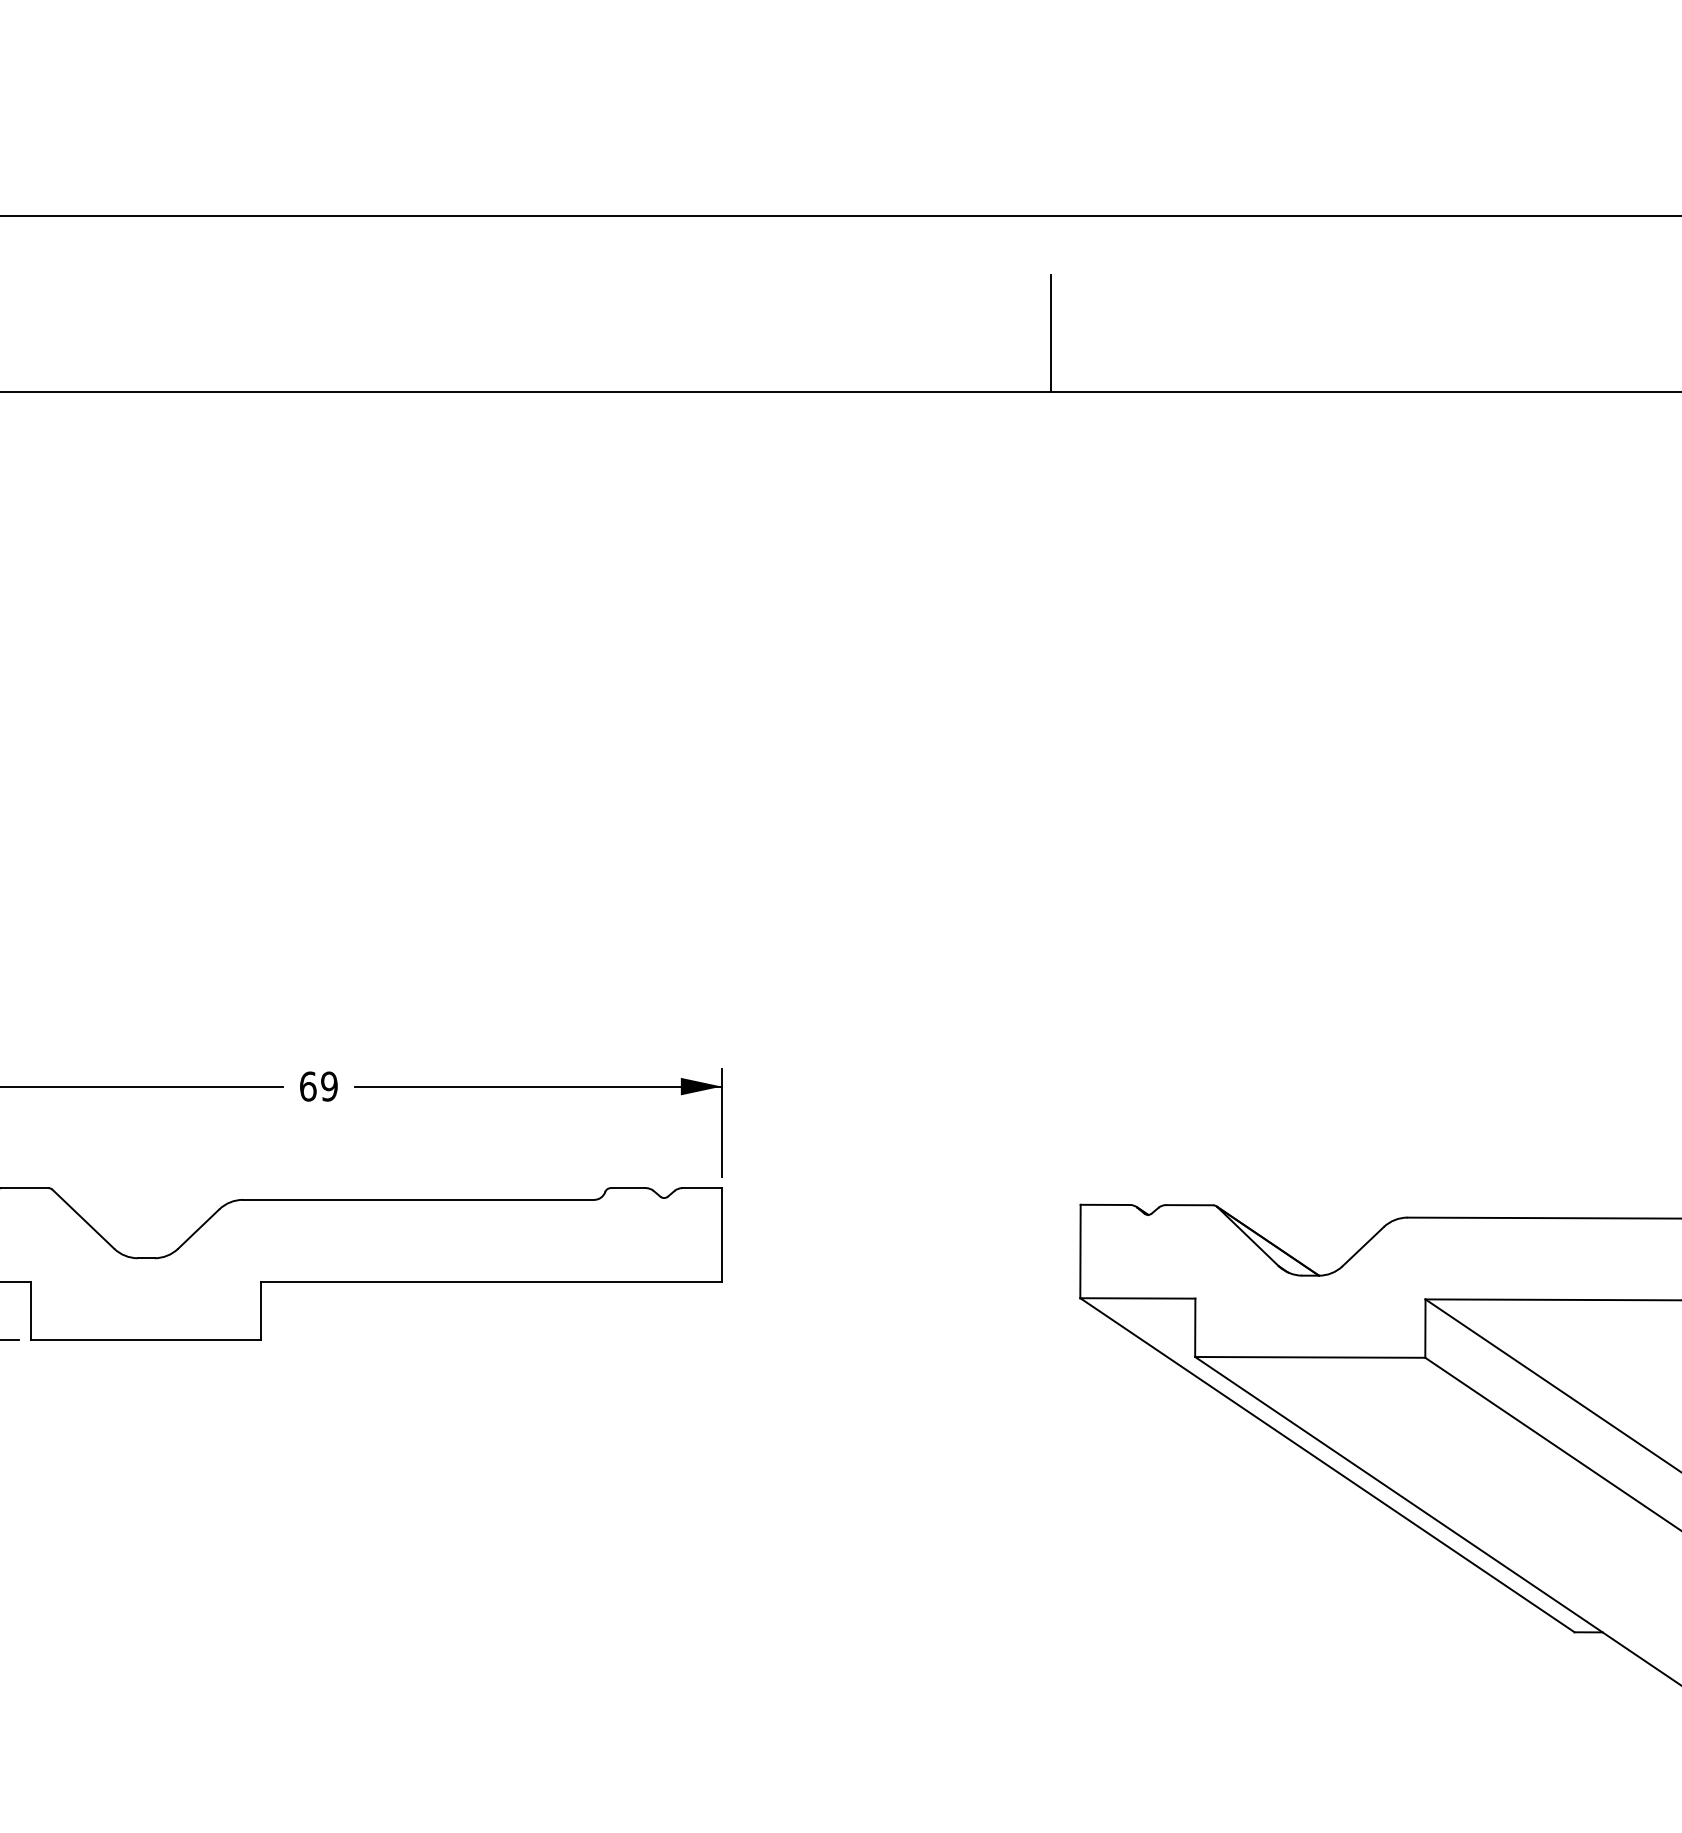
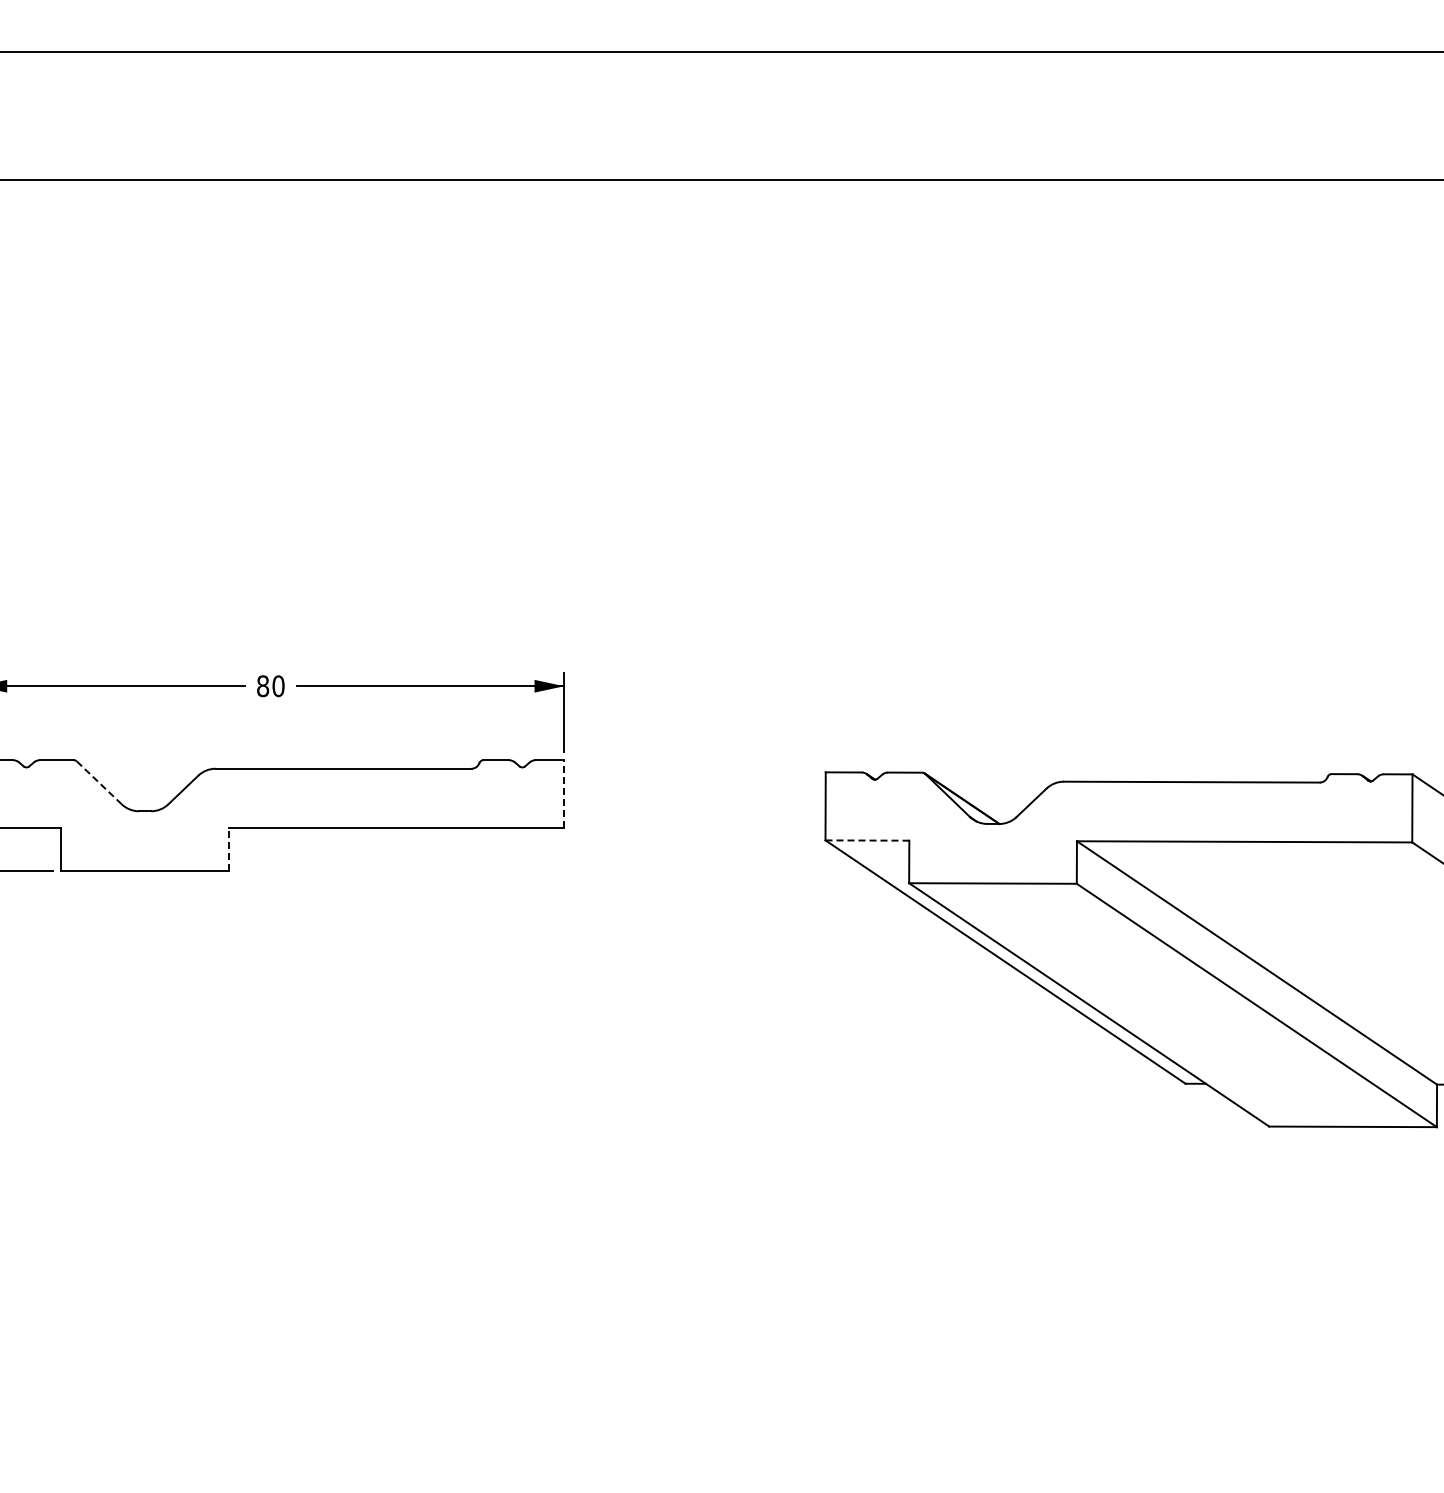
line: (1050, 331) -> (803, 136), removed
text: (318, 1086) -> (270, 686), 69 -> 80
line: (82, 1218) -> (98, 782), solid -> dashed
line: (722, 1233) -> (564, 793), solid -> dashed
line: (1137, 1298) -> (867, 840), solid -> dashed
line: (260, 1310) -> (228, 849), solid -> dashed

